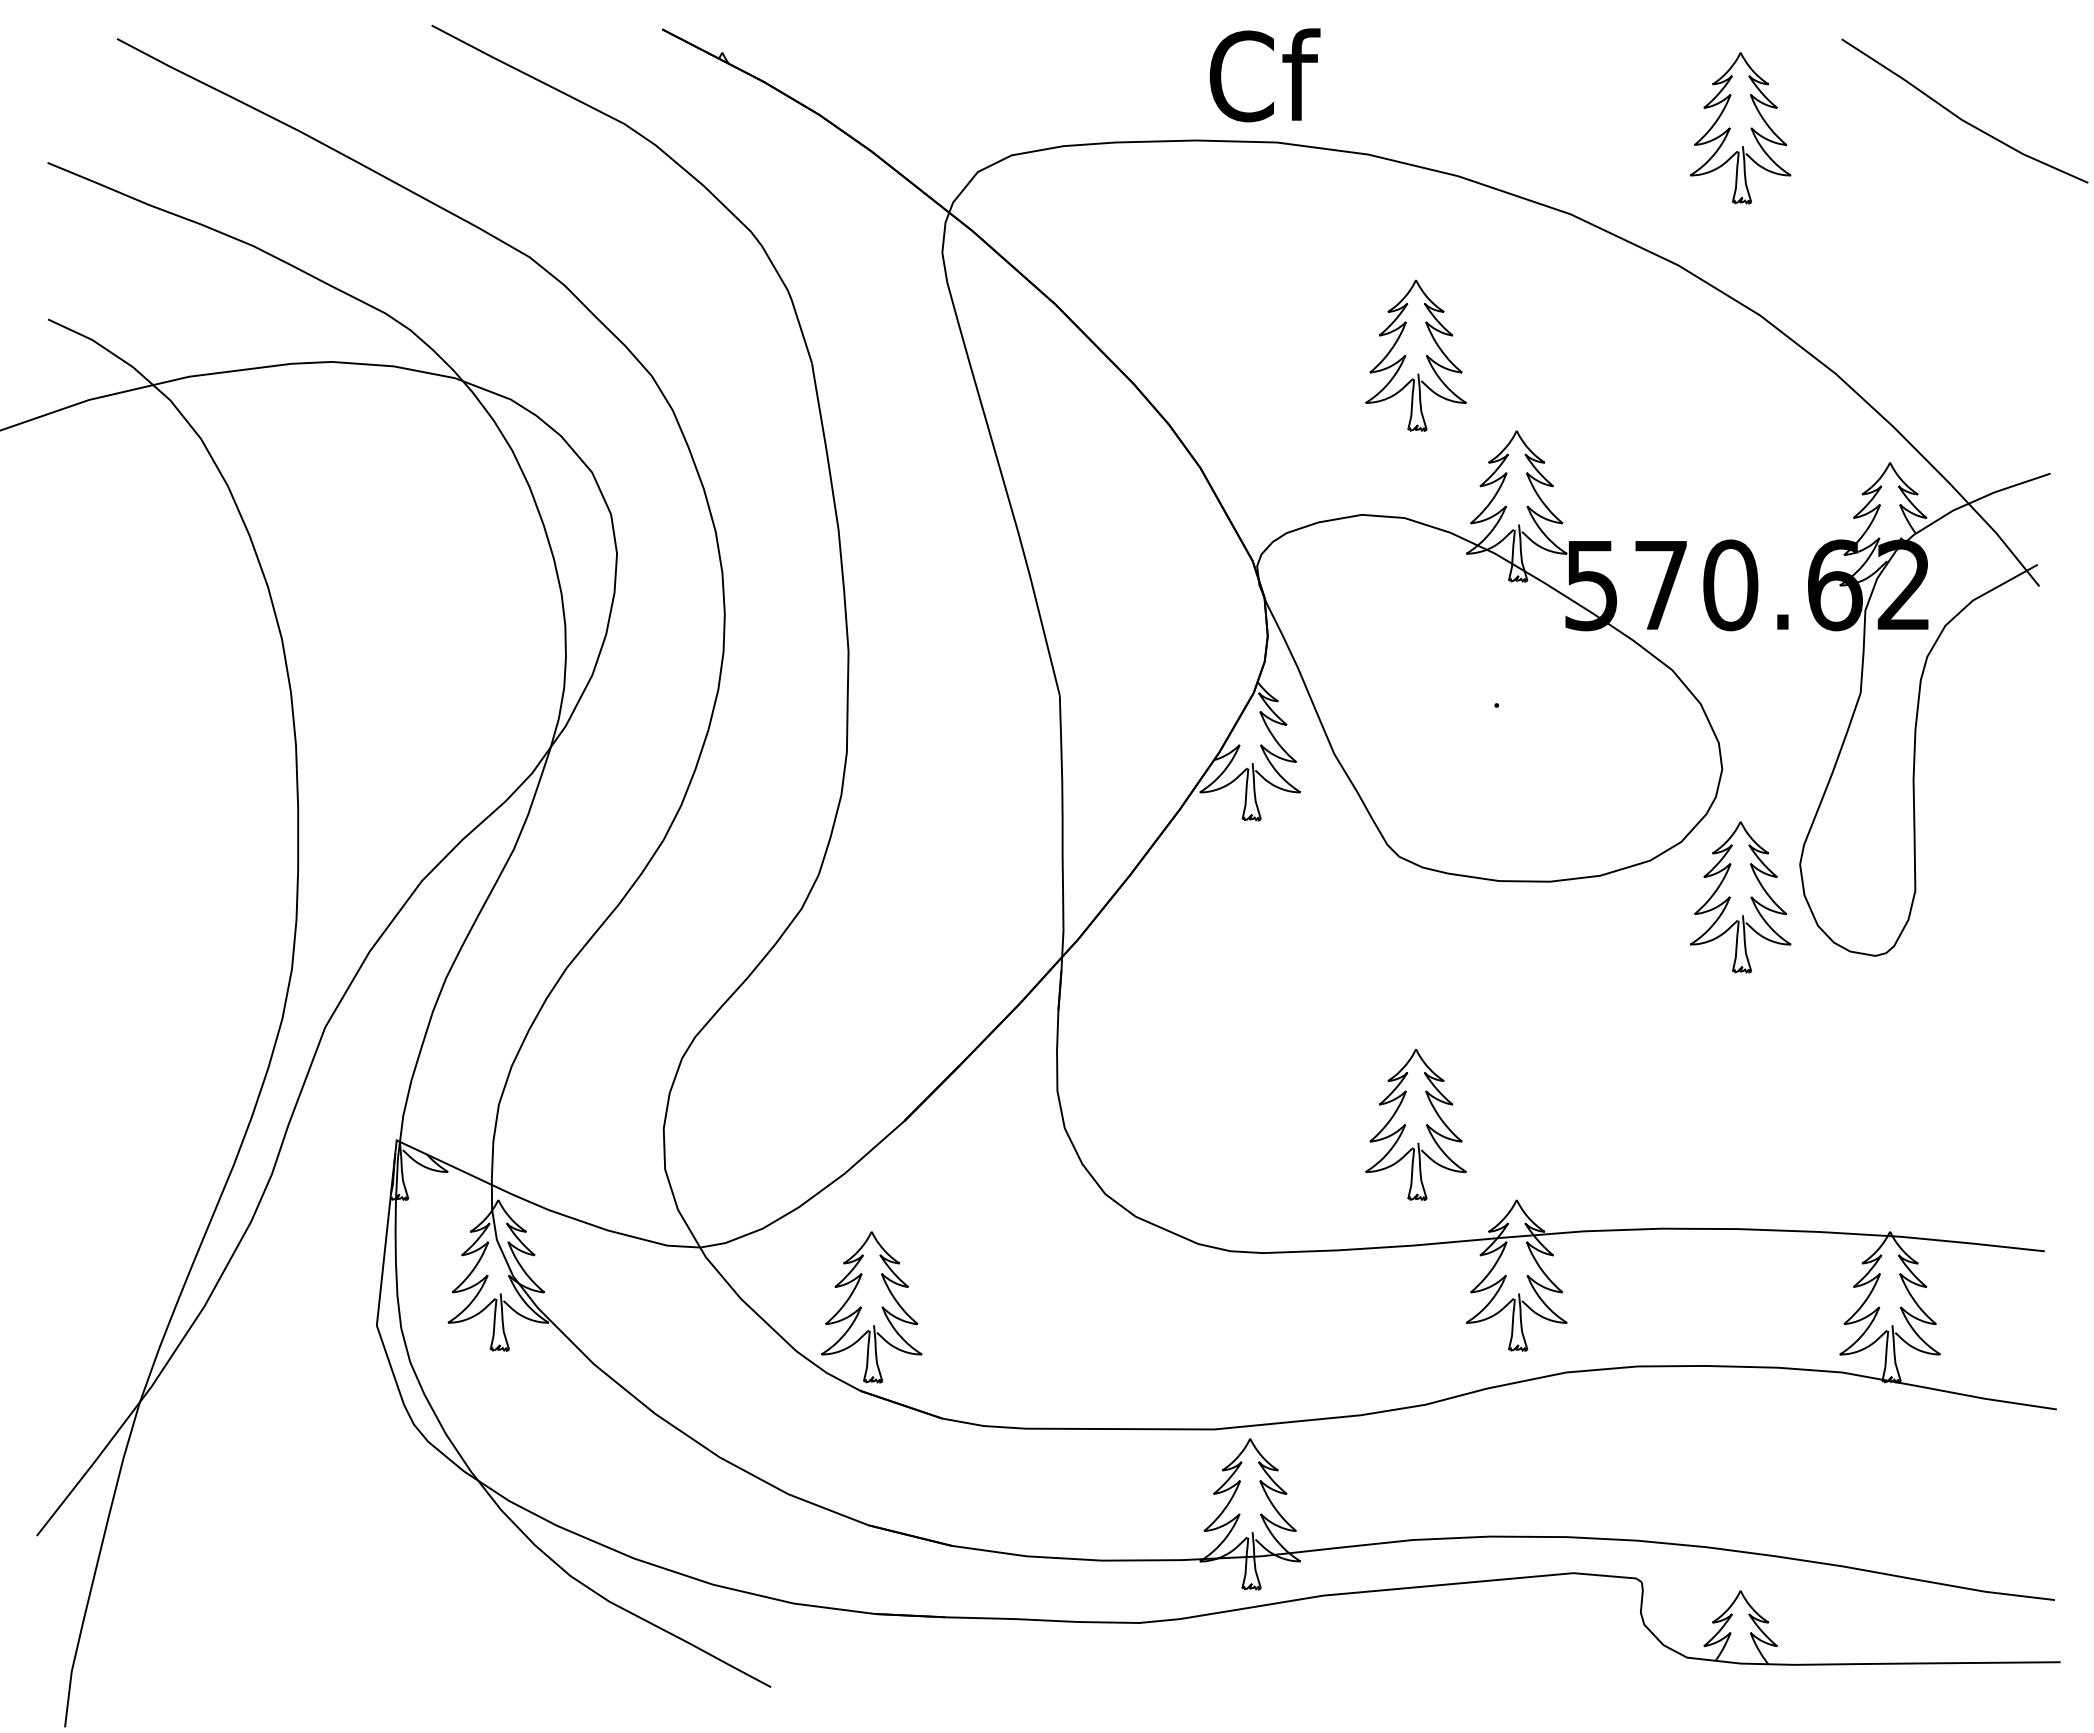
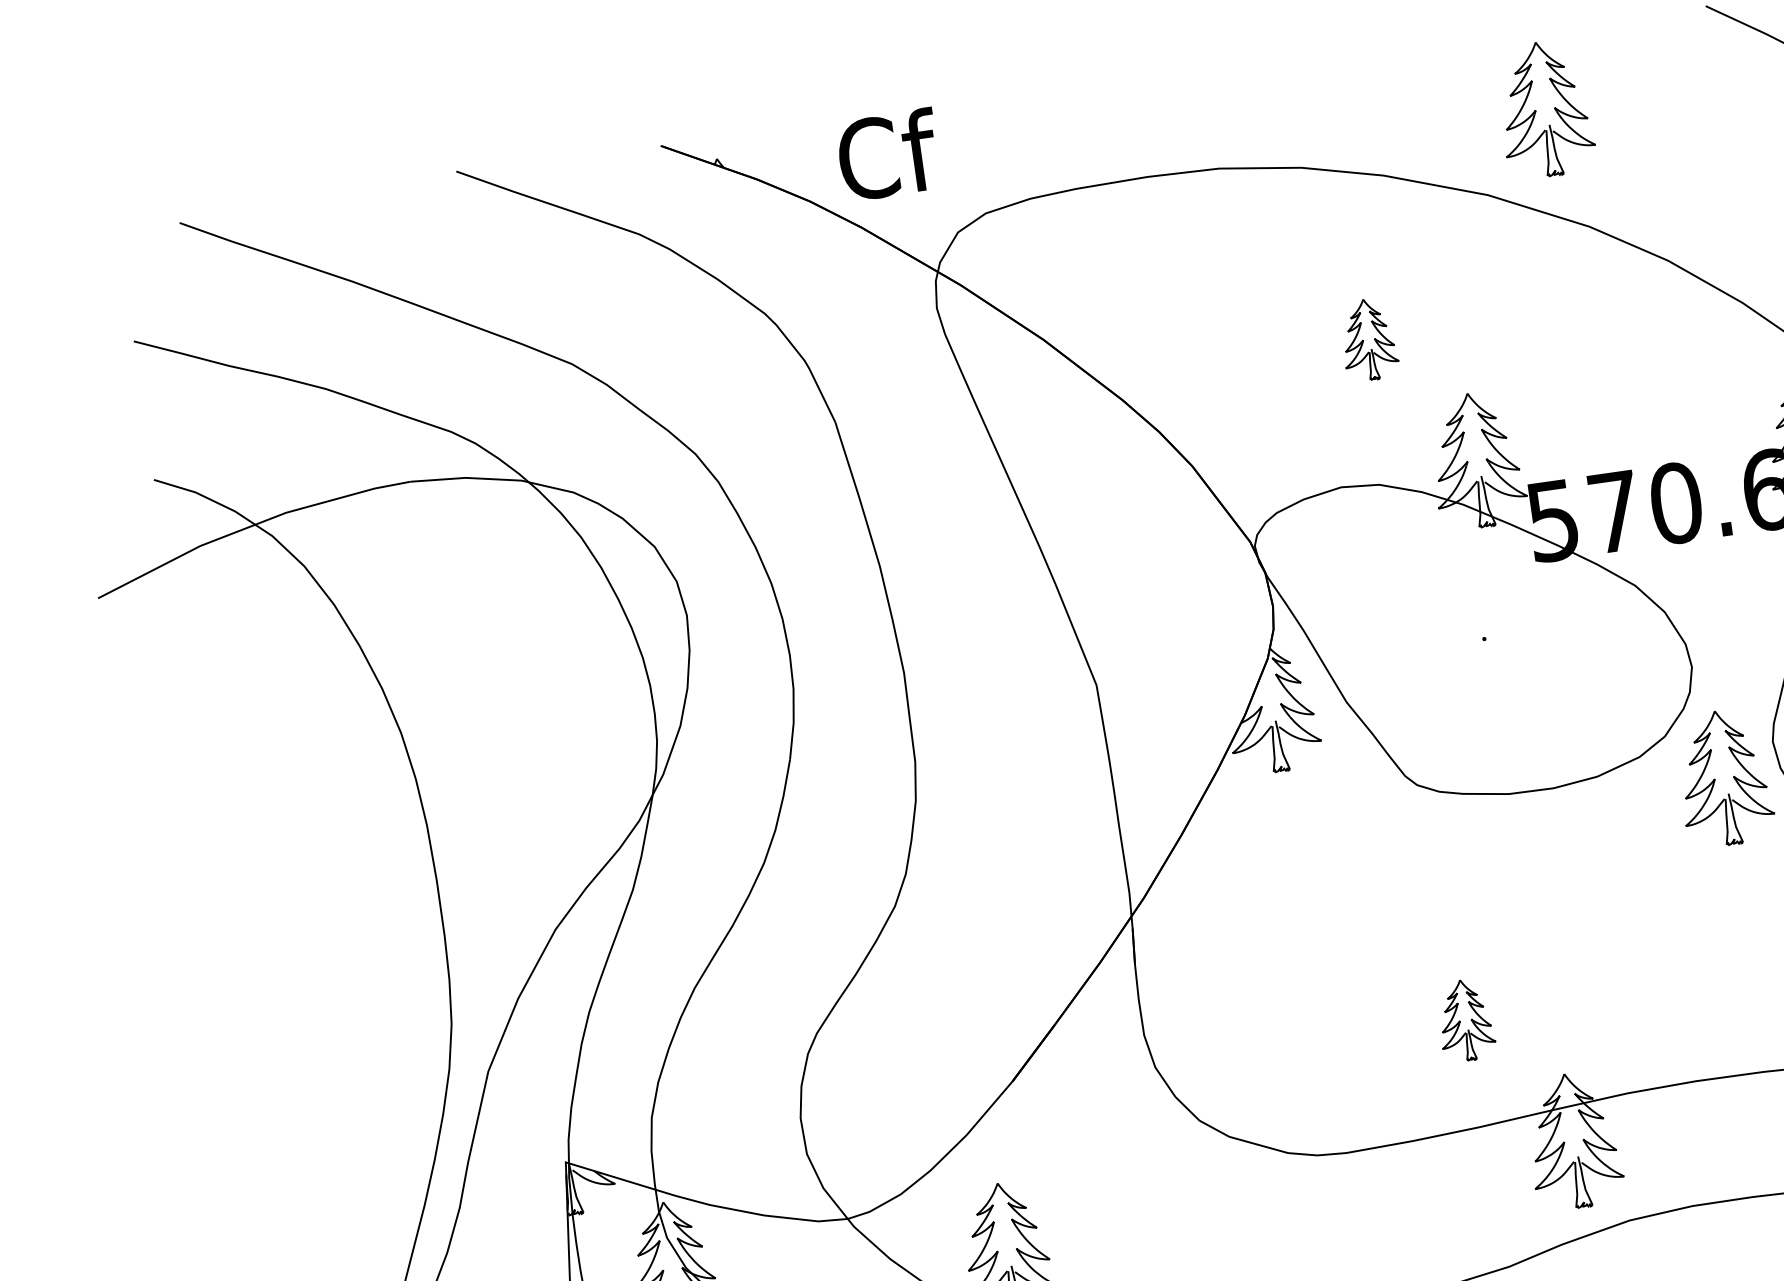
text: (1264, 75) -> (888, 155), moved
part: (1740, 128) -> (1545, 109), moved
part: (1415, 355) -> (1368, 339), size x0.6
part: (1415, 1124) -> (1465, 1020), size x0.6

